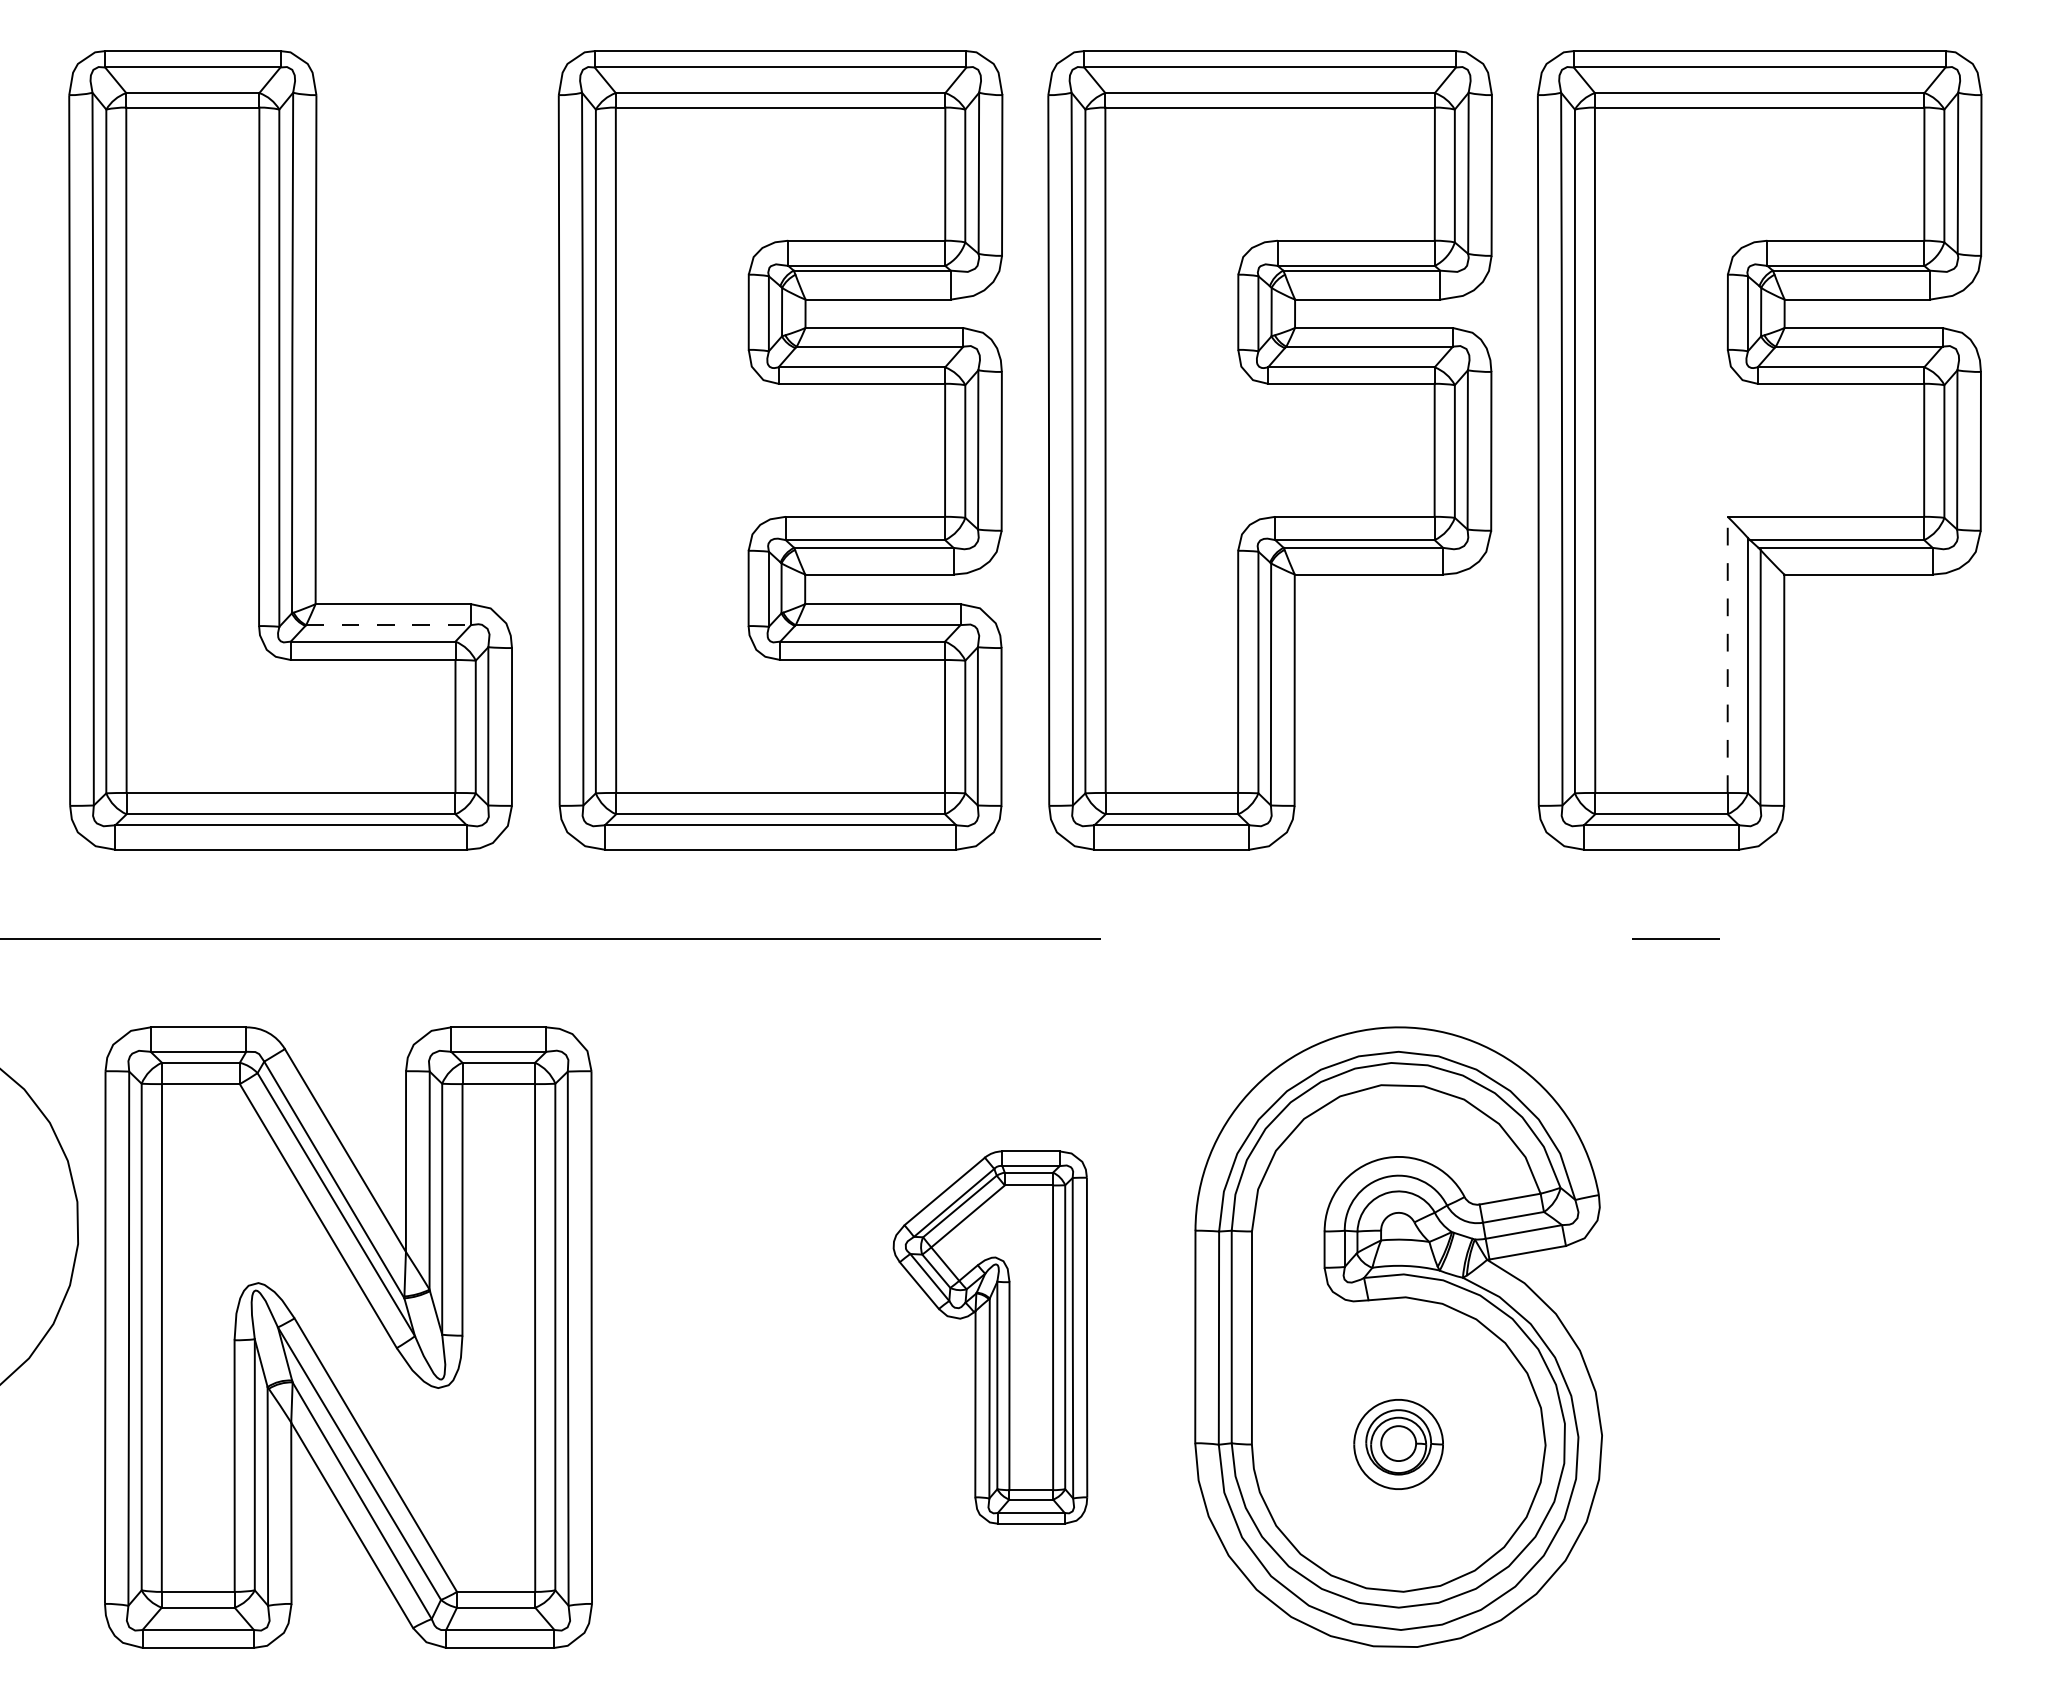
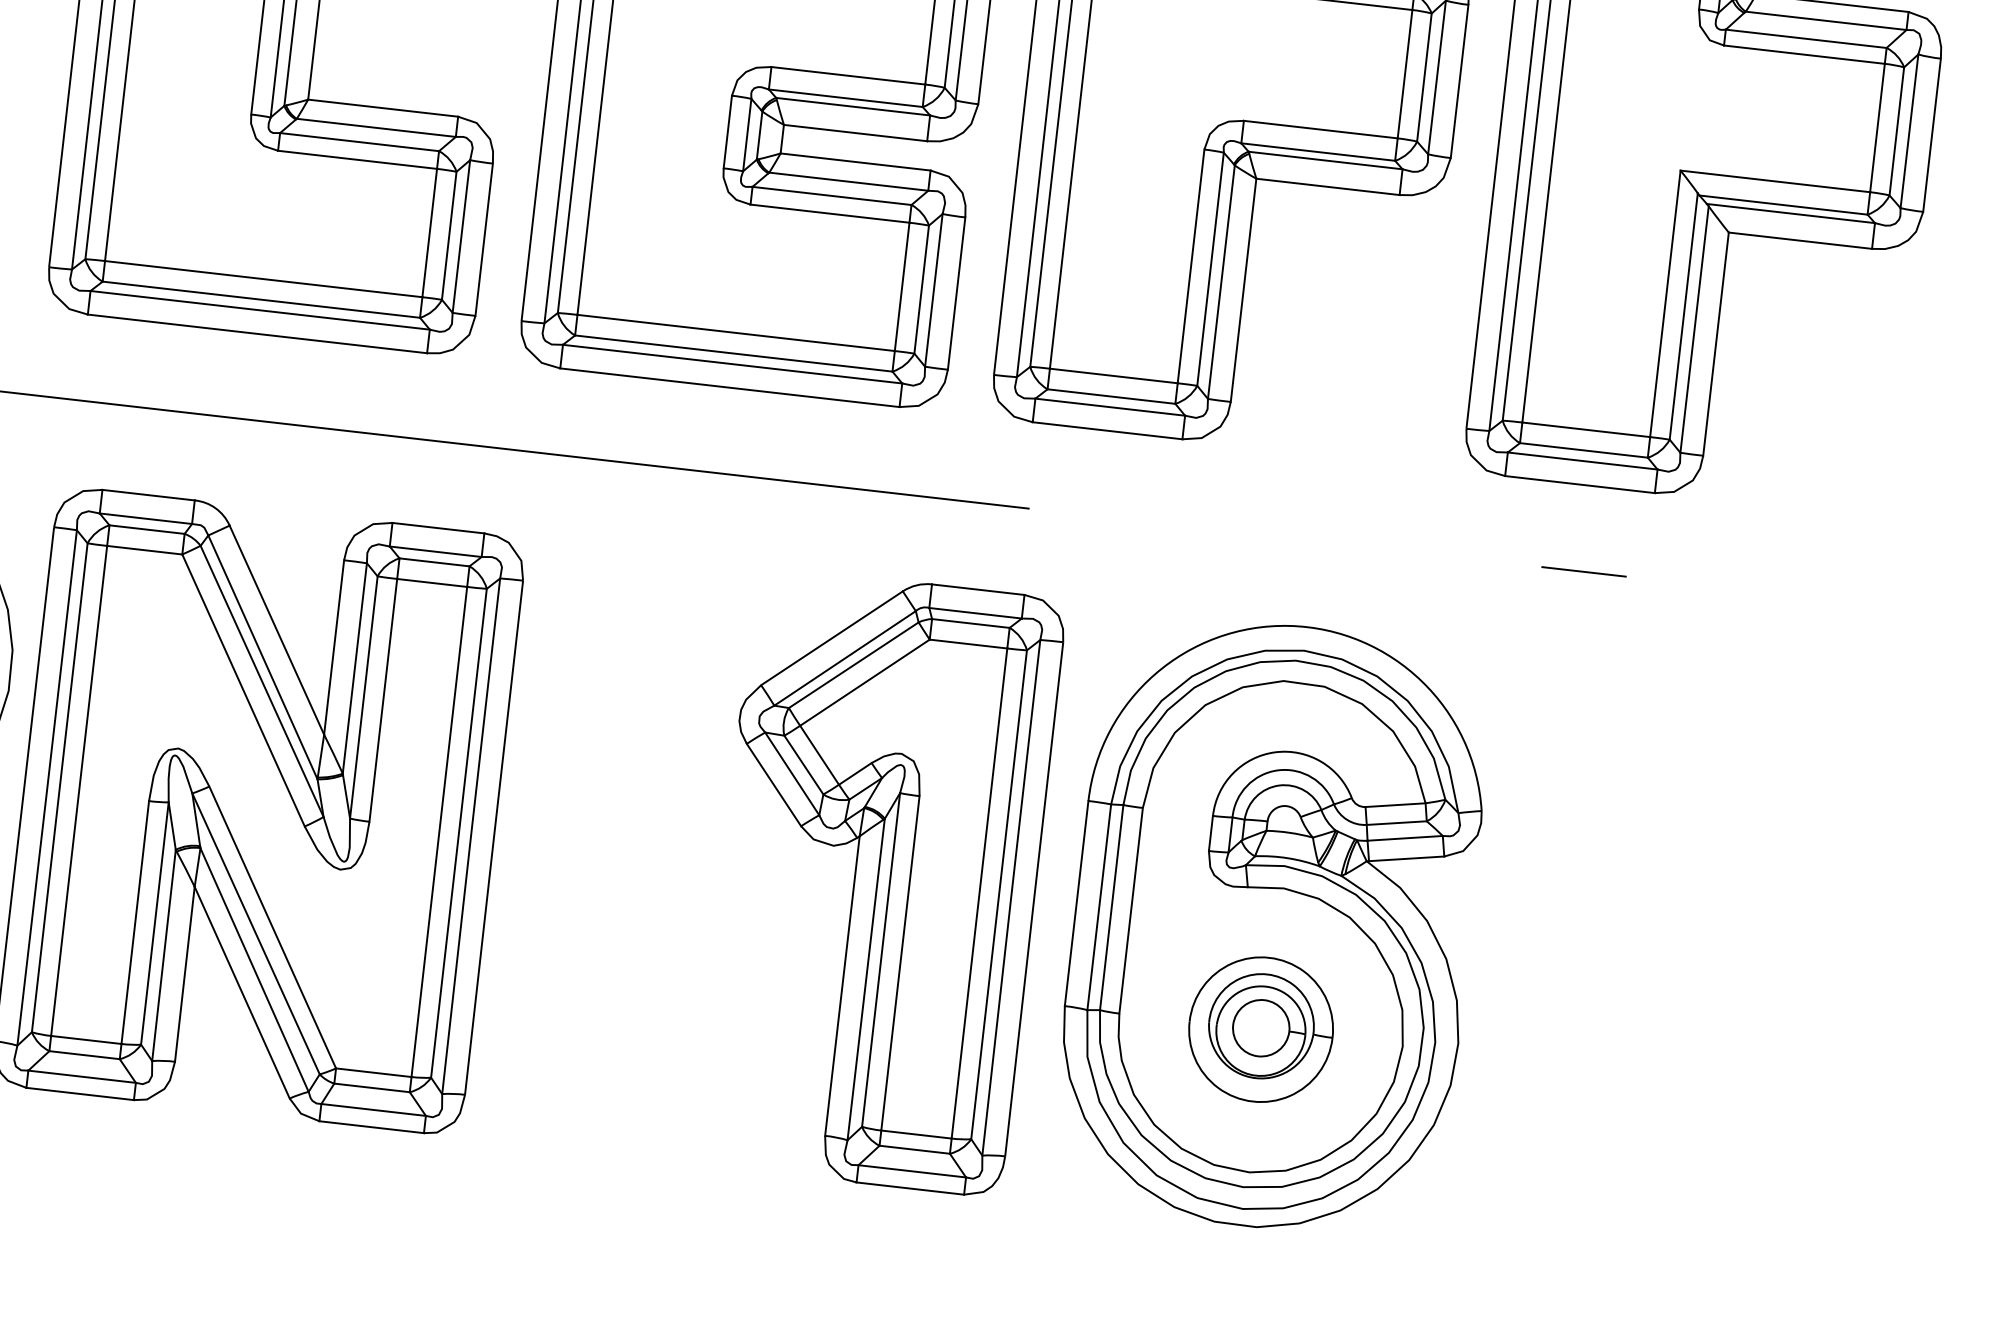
line: (389, 625) -> (377, 128), dashed -> solid
line: (1727, 654) -> (1665, 303), dashed -> solid
part: (990, 1337) -> (878, 881), size x1.67
part: (1398, 1444) -> (1260, 1029), size x1.67

